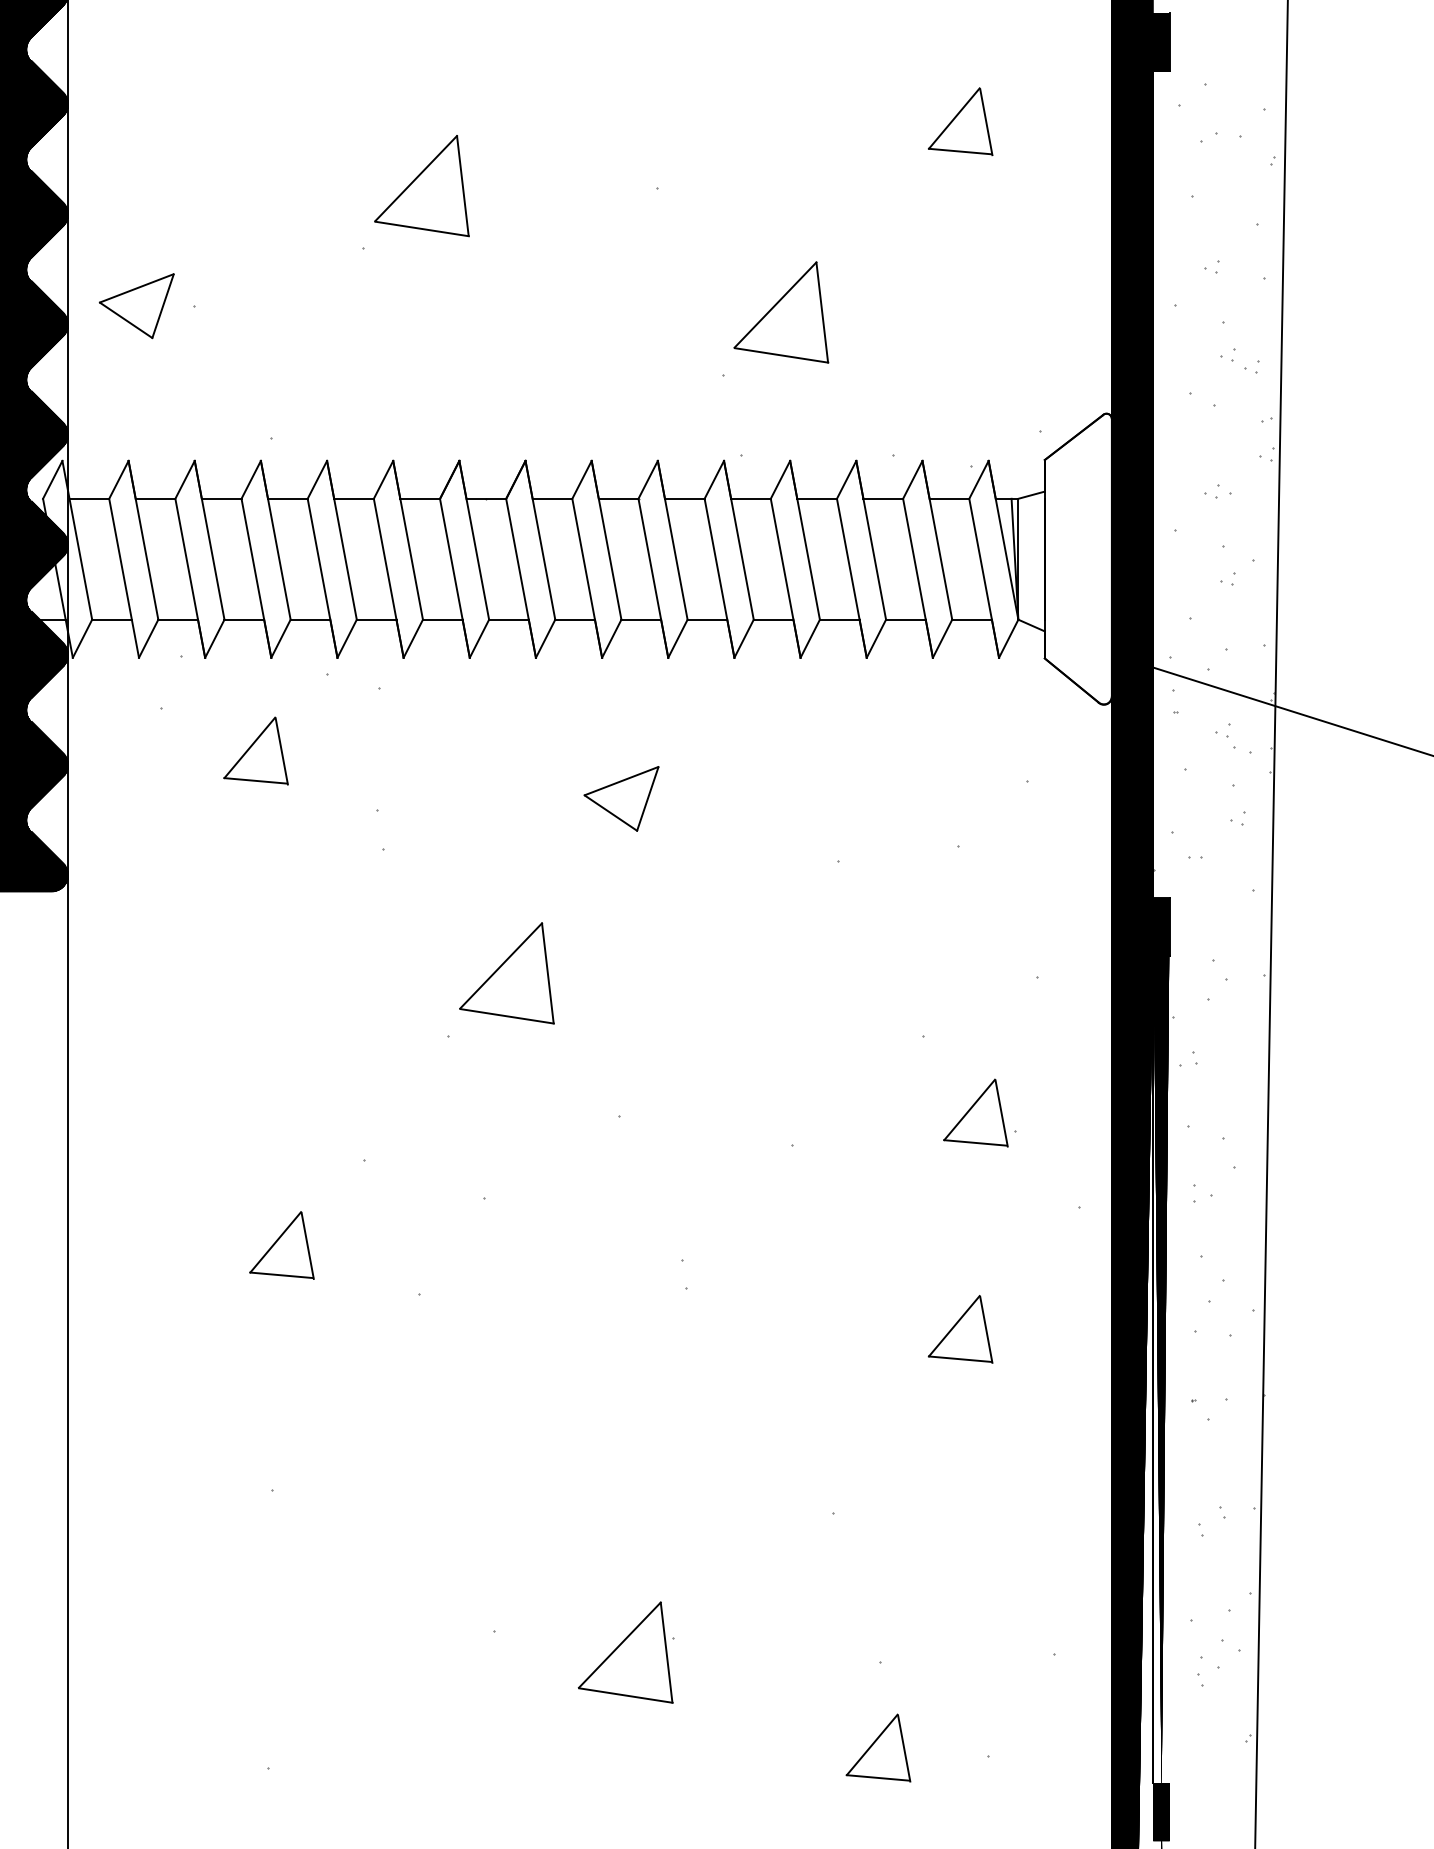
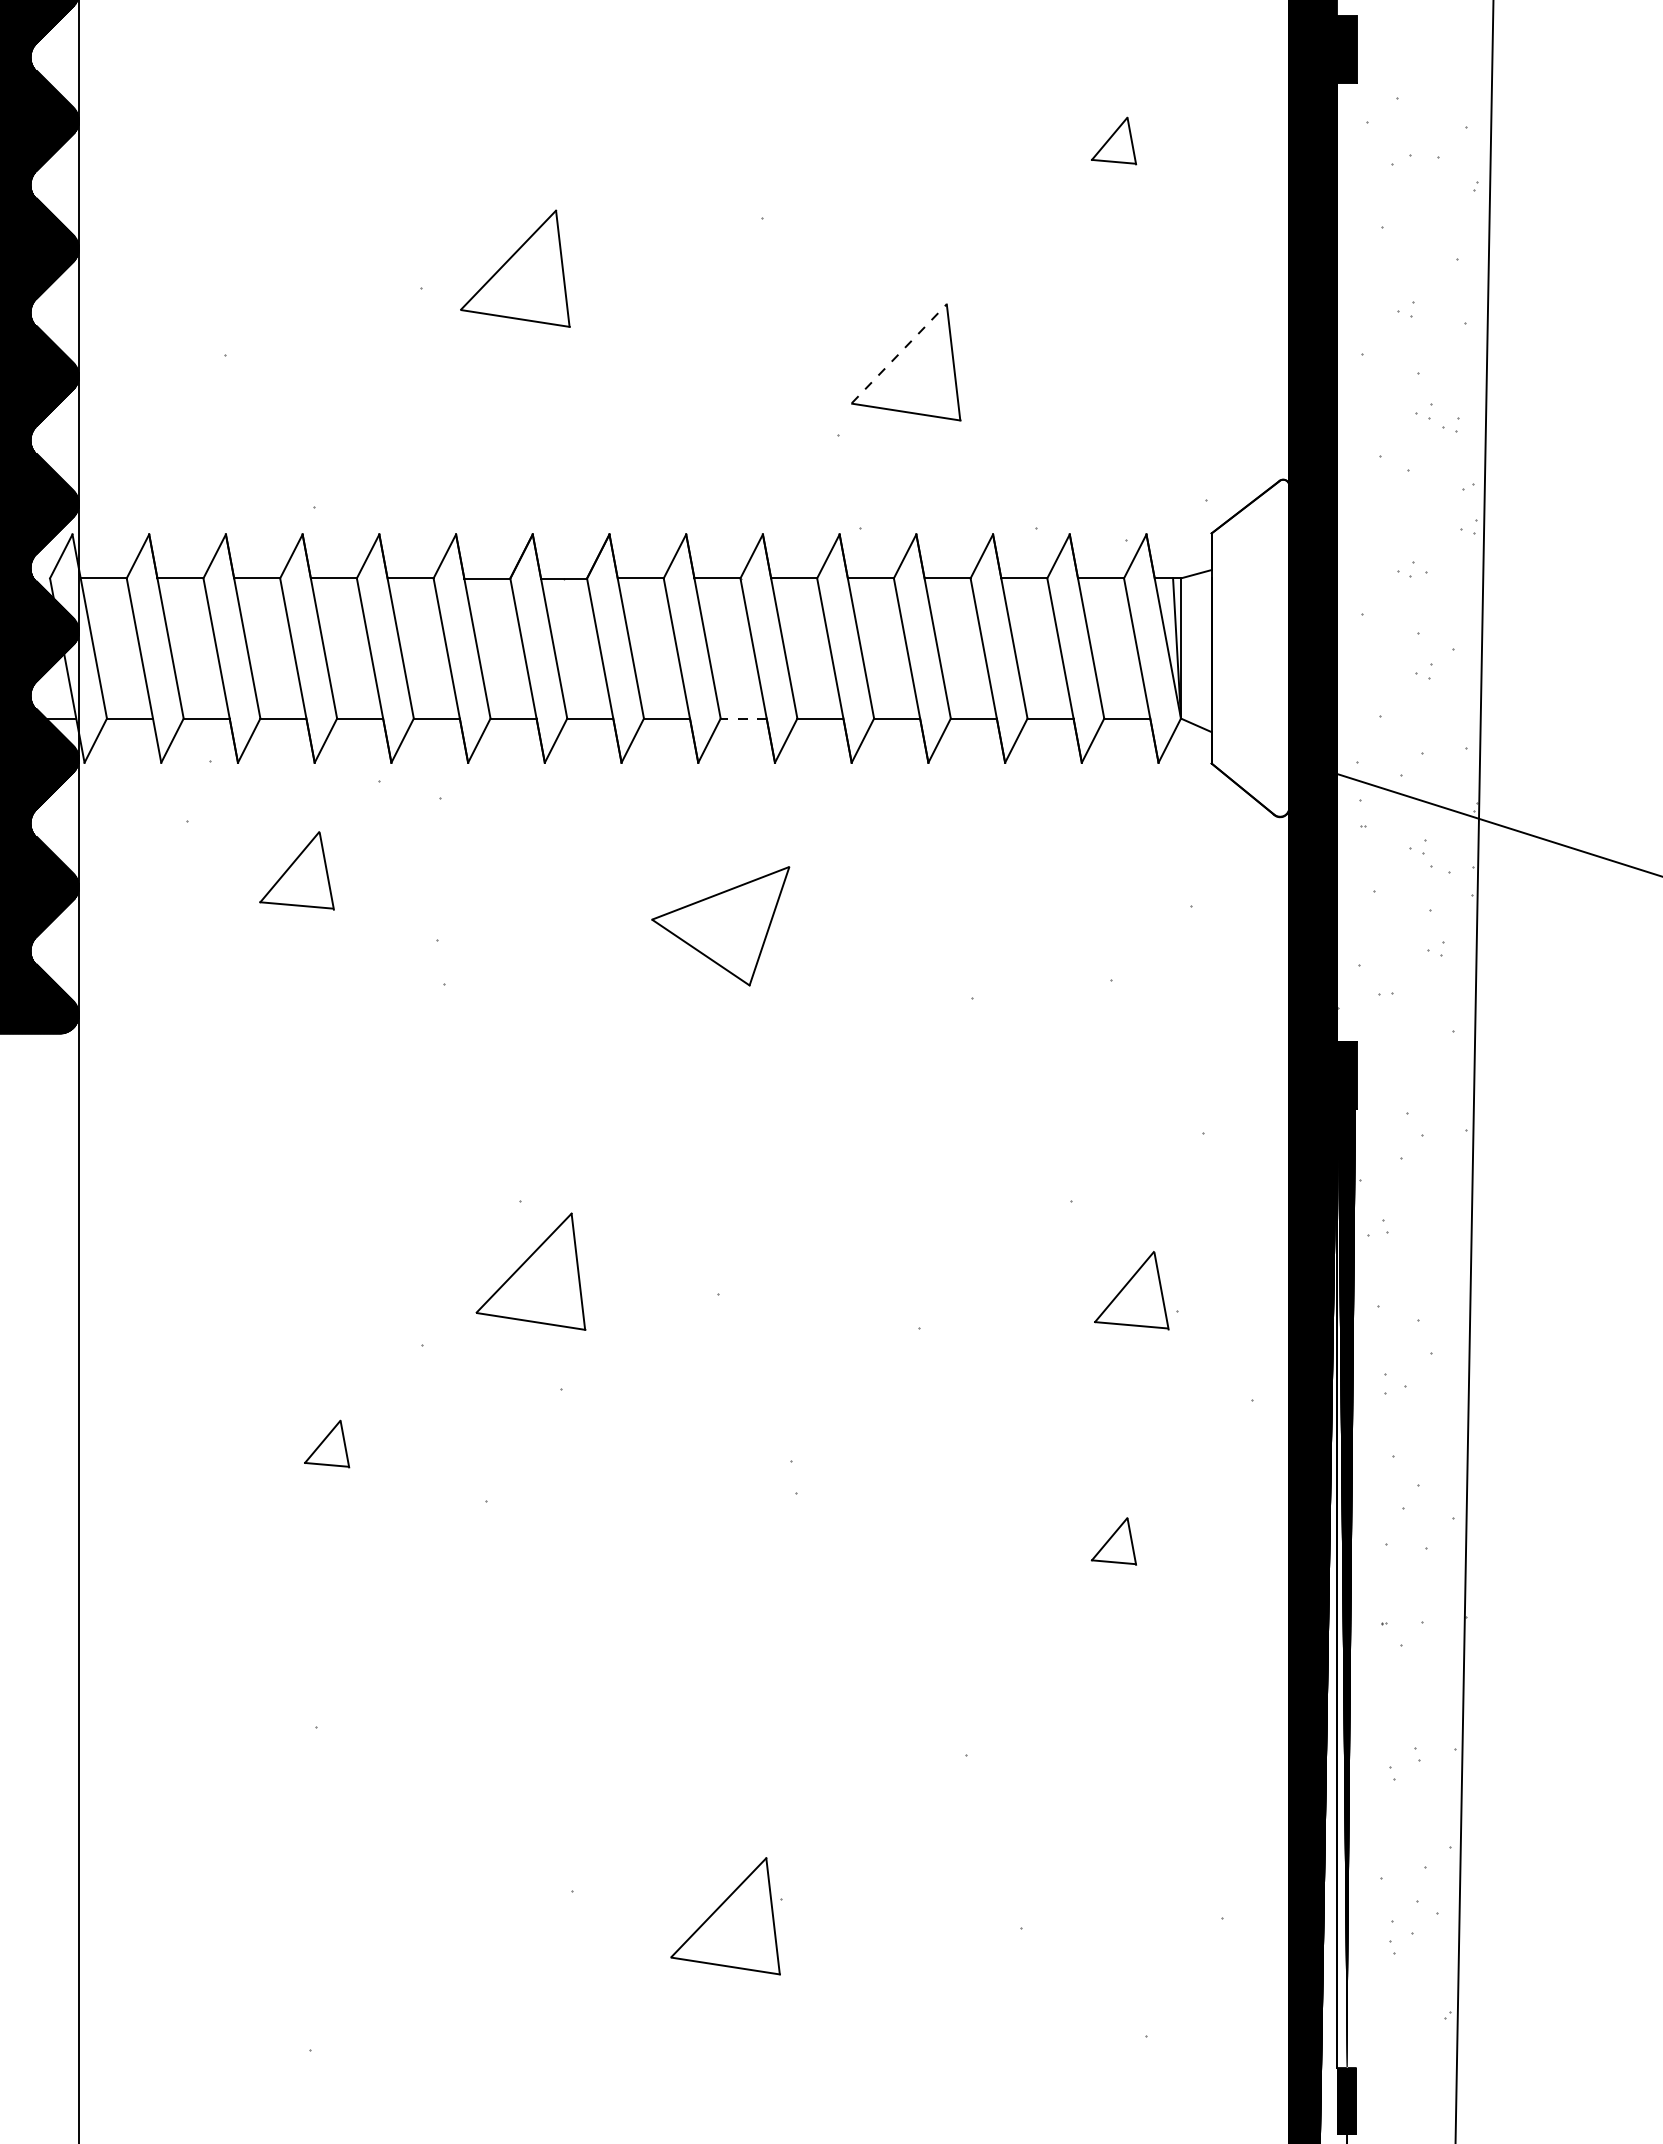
part: (960, 121) -> (1113, 140), size x0.6
part: (422, 185) -> (515, 268), moved
line: (775, 304) -> (899, 353), solid -> dashed
part: (136, 305) -> (158, 354), removed
line: (641, 619) -> (743, 718), solid -> dashed
part: (621, 799) -> (720, 926), size x1.6
part: (506, 973) -> (530, 1271), moved
part: (281, 1244) -> (326, 1443), size x0.6
part: (960, 1329) -> (1113, 1541), size x0.6
part: (878, 1747) -> (1018, 2026), removed

